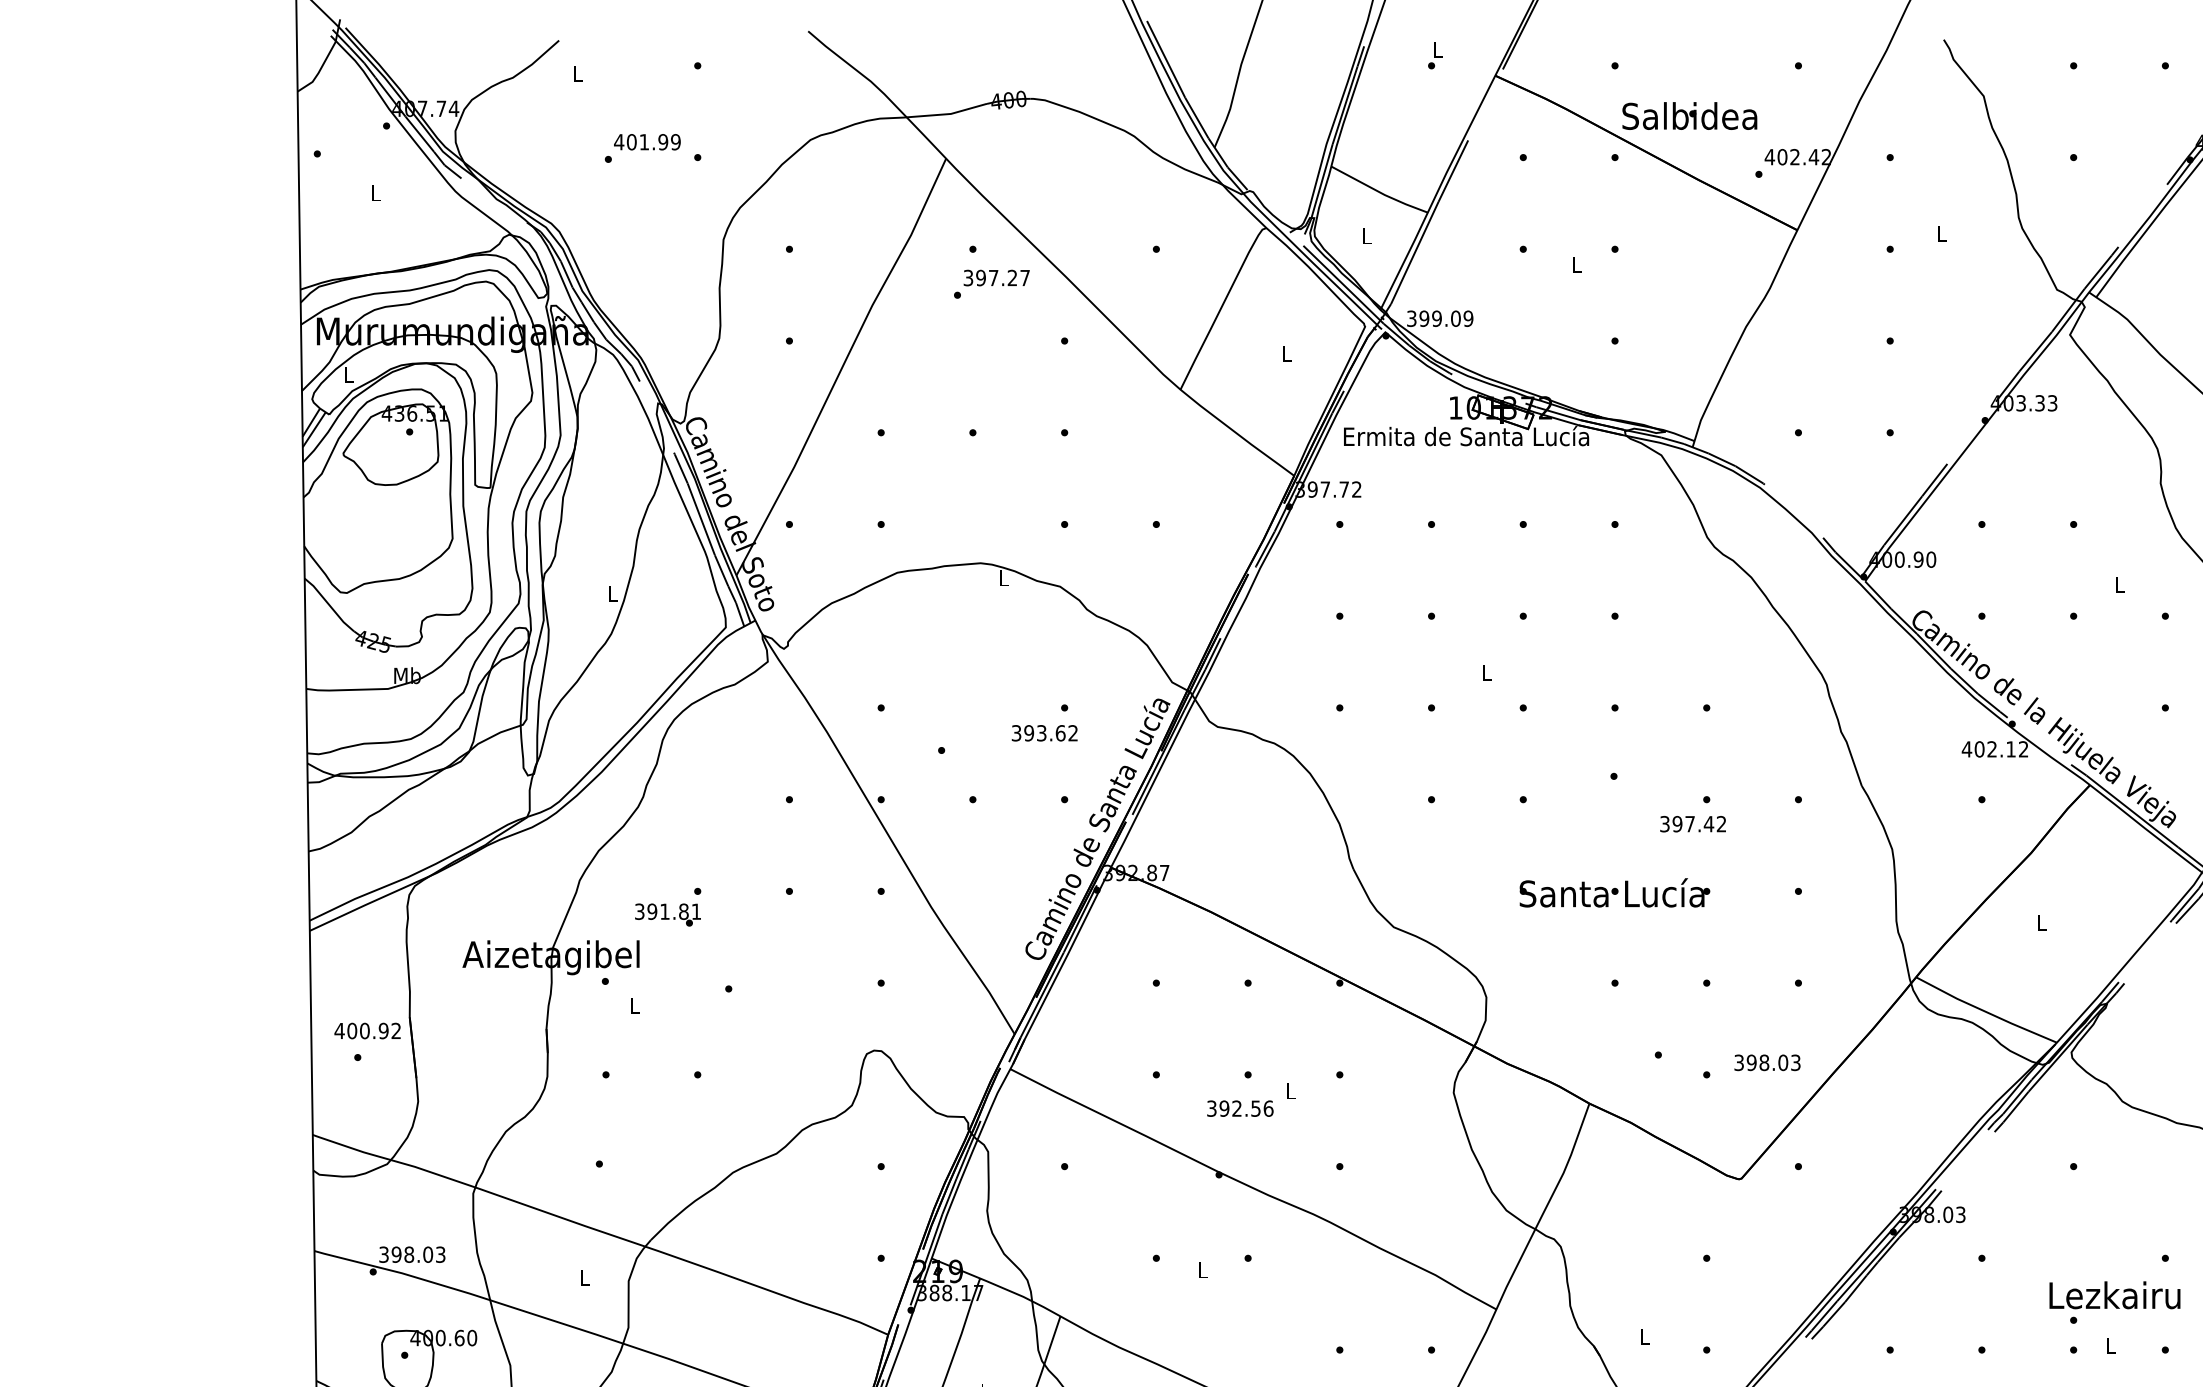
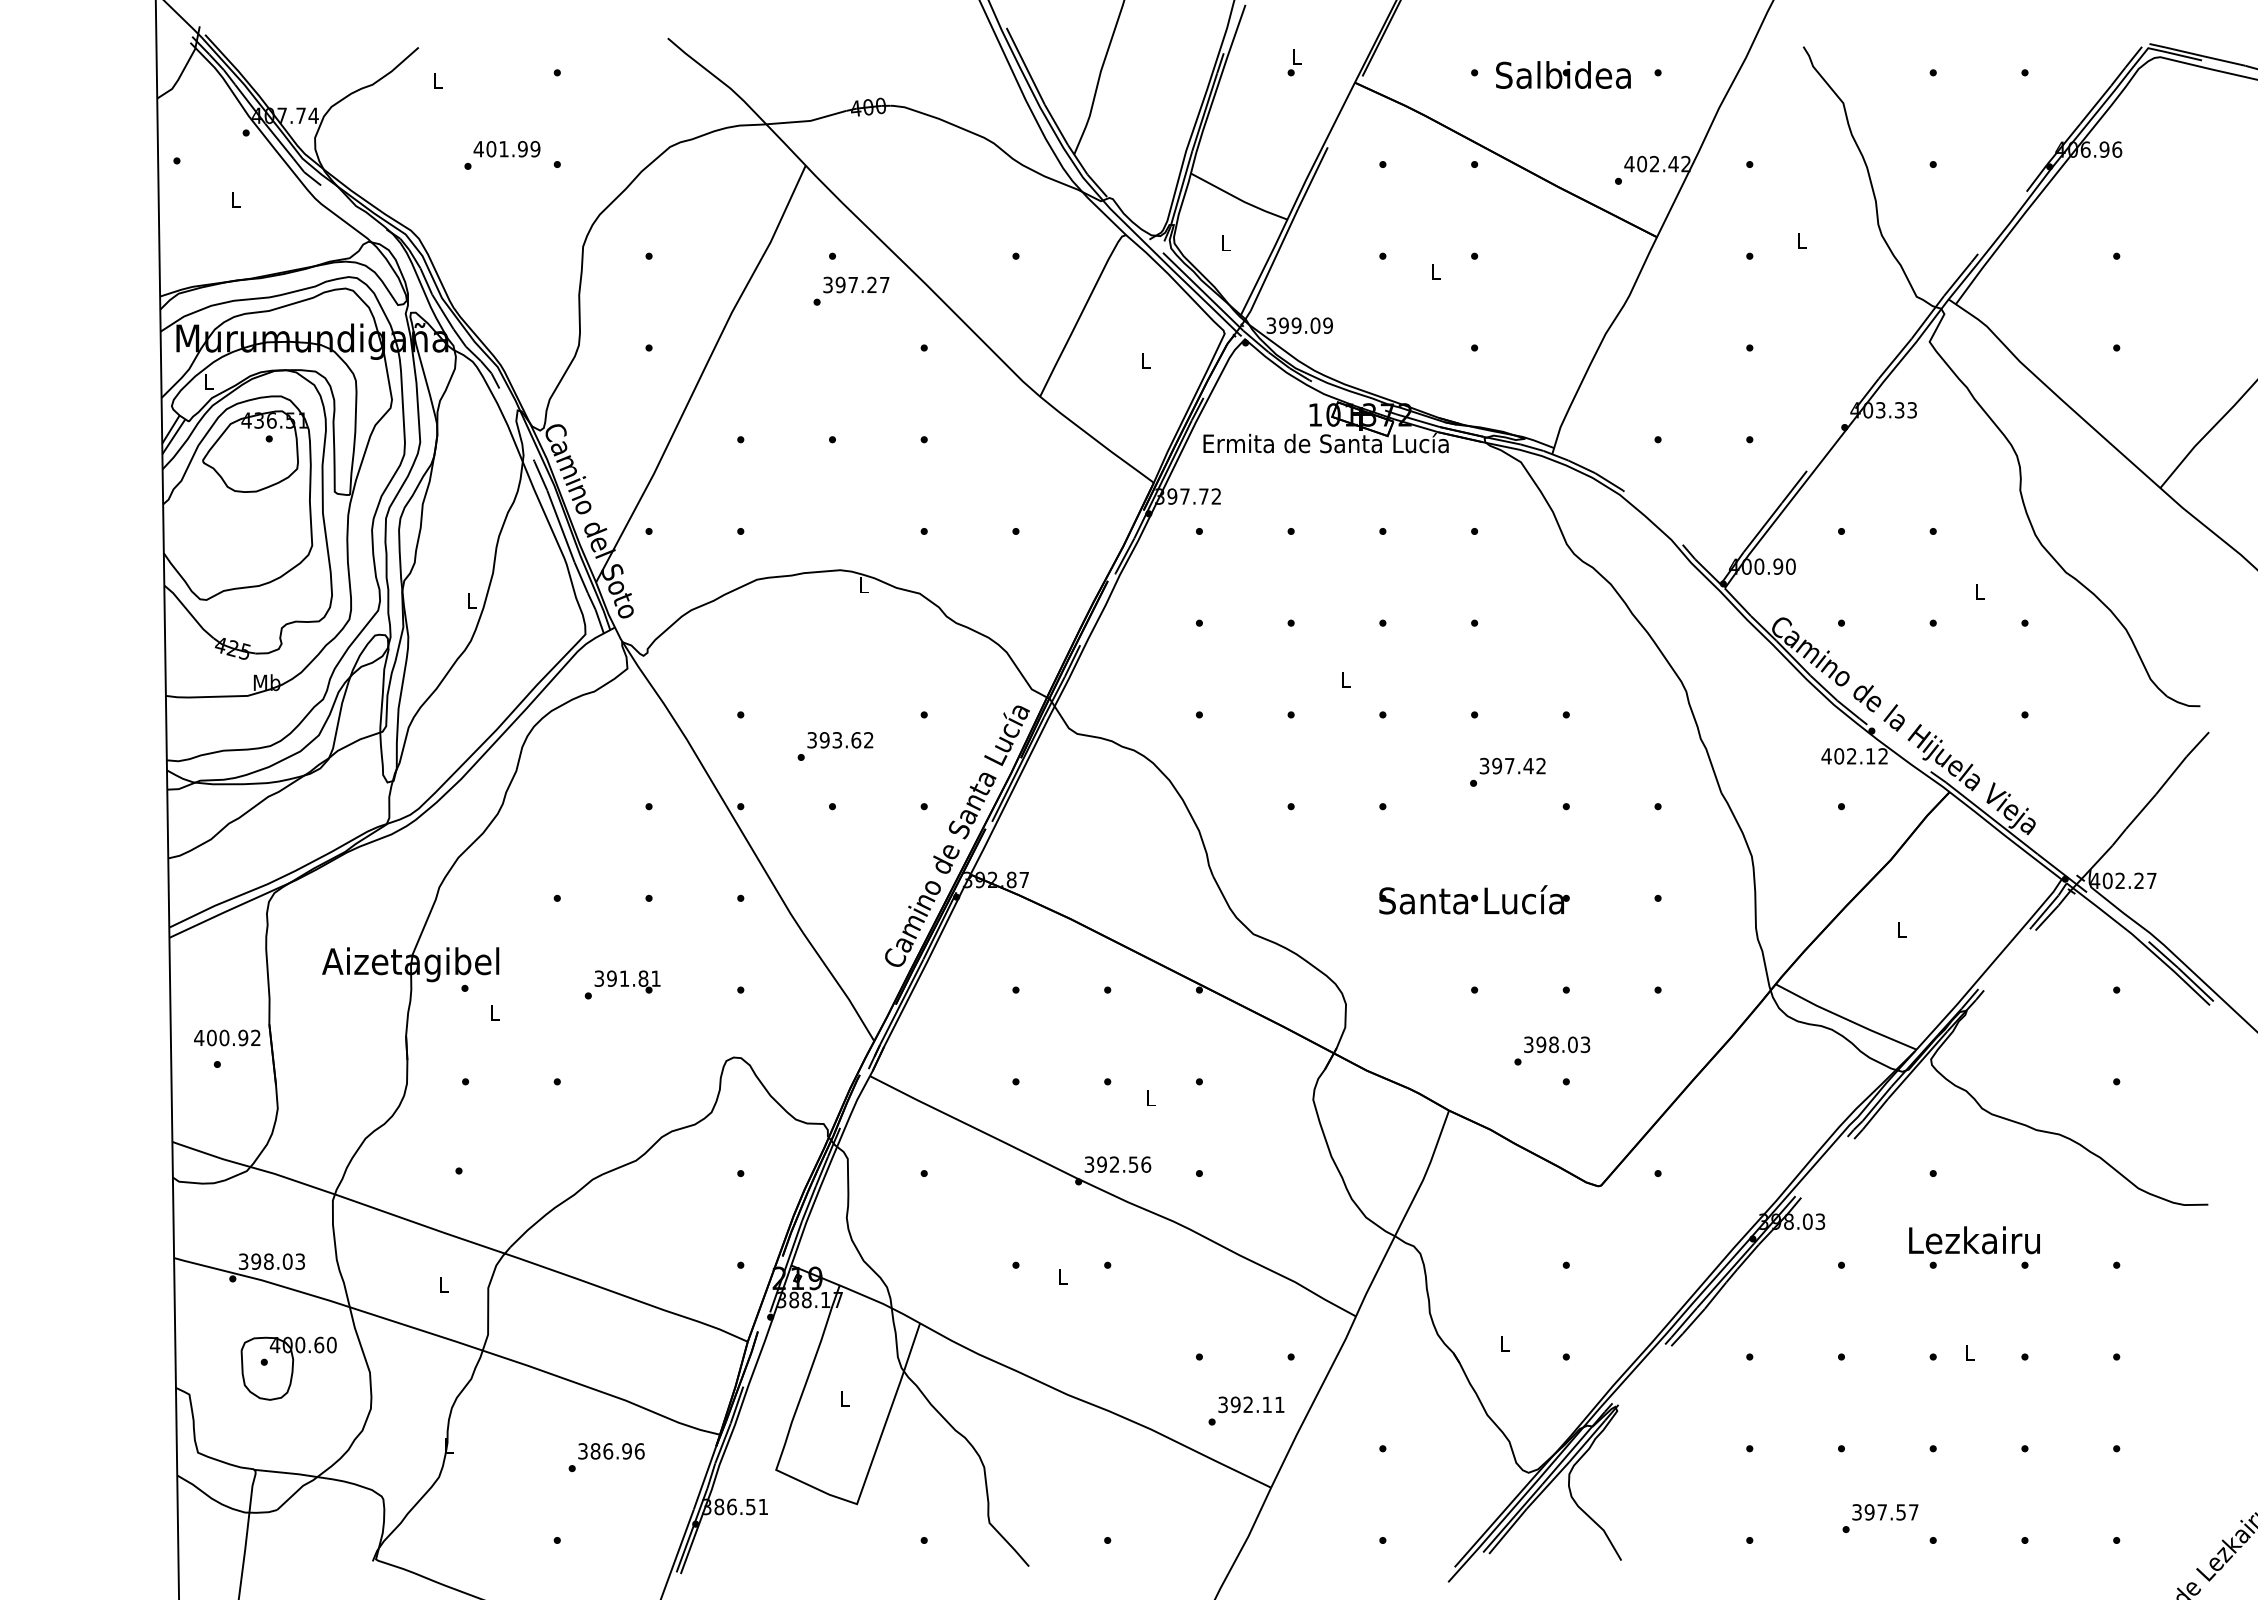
text: (1689, 115) -> (1563, 74), moved
text: (1044, 733) -> (840, 740), moved
text: (1692, 823) -> (1512, 765), moved
text: (667, 914) -> (627, 981), moved
text: (1767, 1062) -> (1557, 1044), moved
text: (1239, 1108) -> (1117, 1164), moved
text: (2114, 1302) -> (1974, 1247), moved

